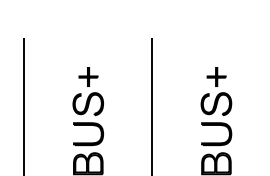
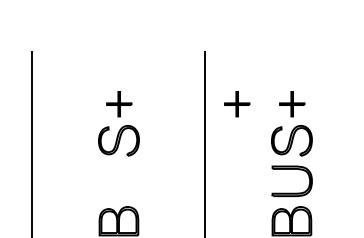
part: (176, 77) -> (237, 104), added
part: (87, 142) -> (118, 192), removed

